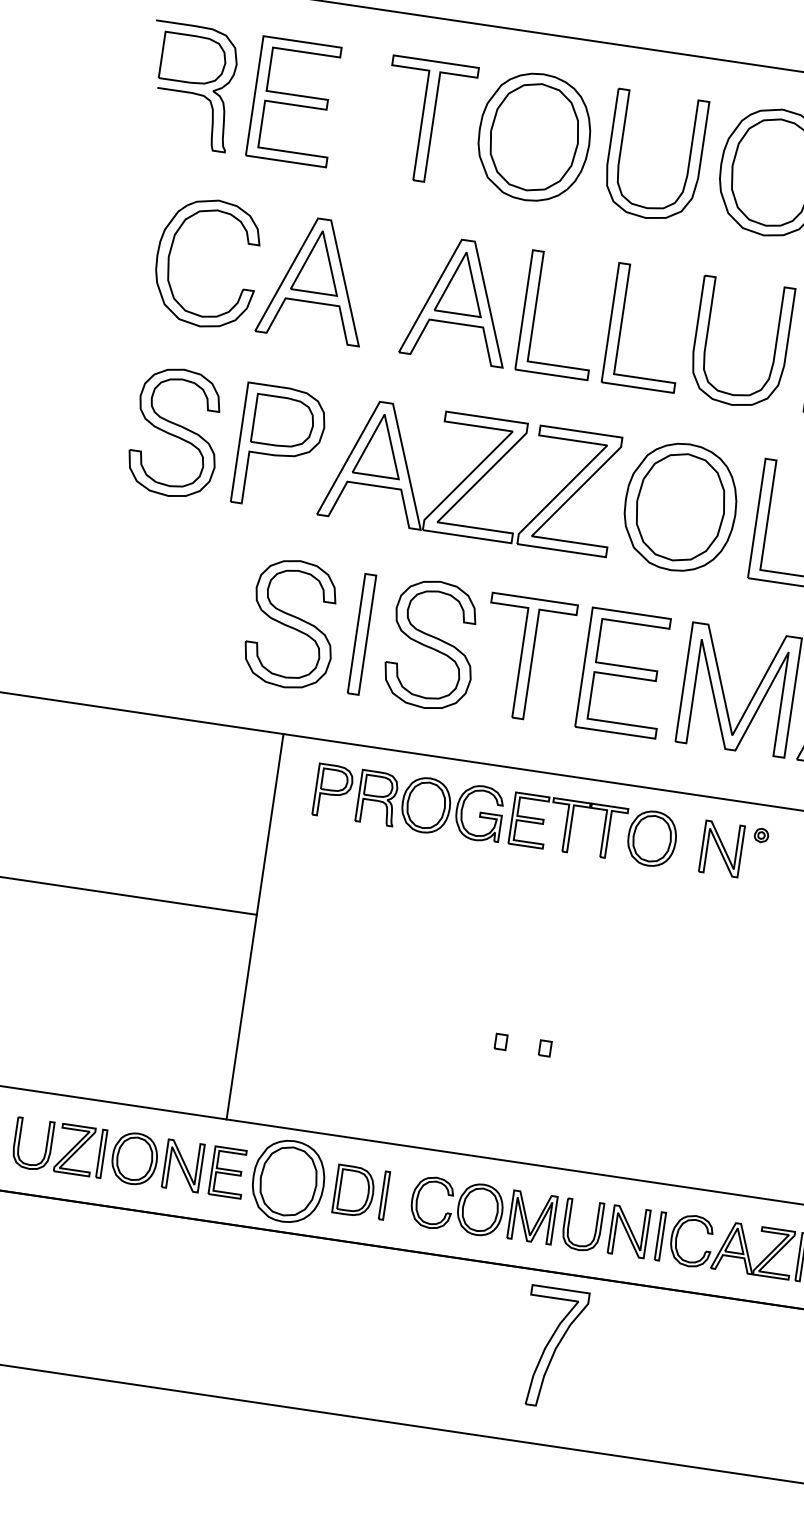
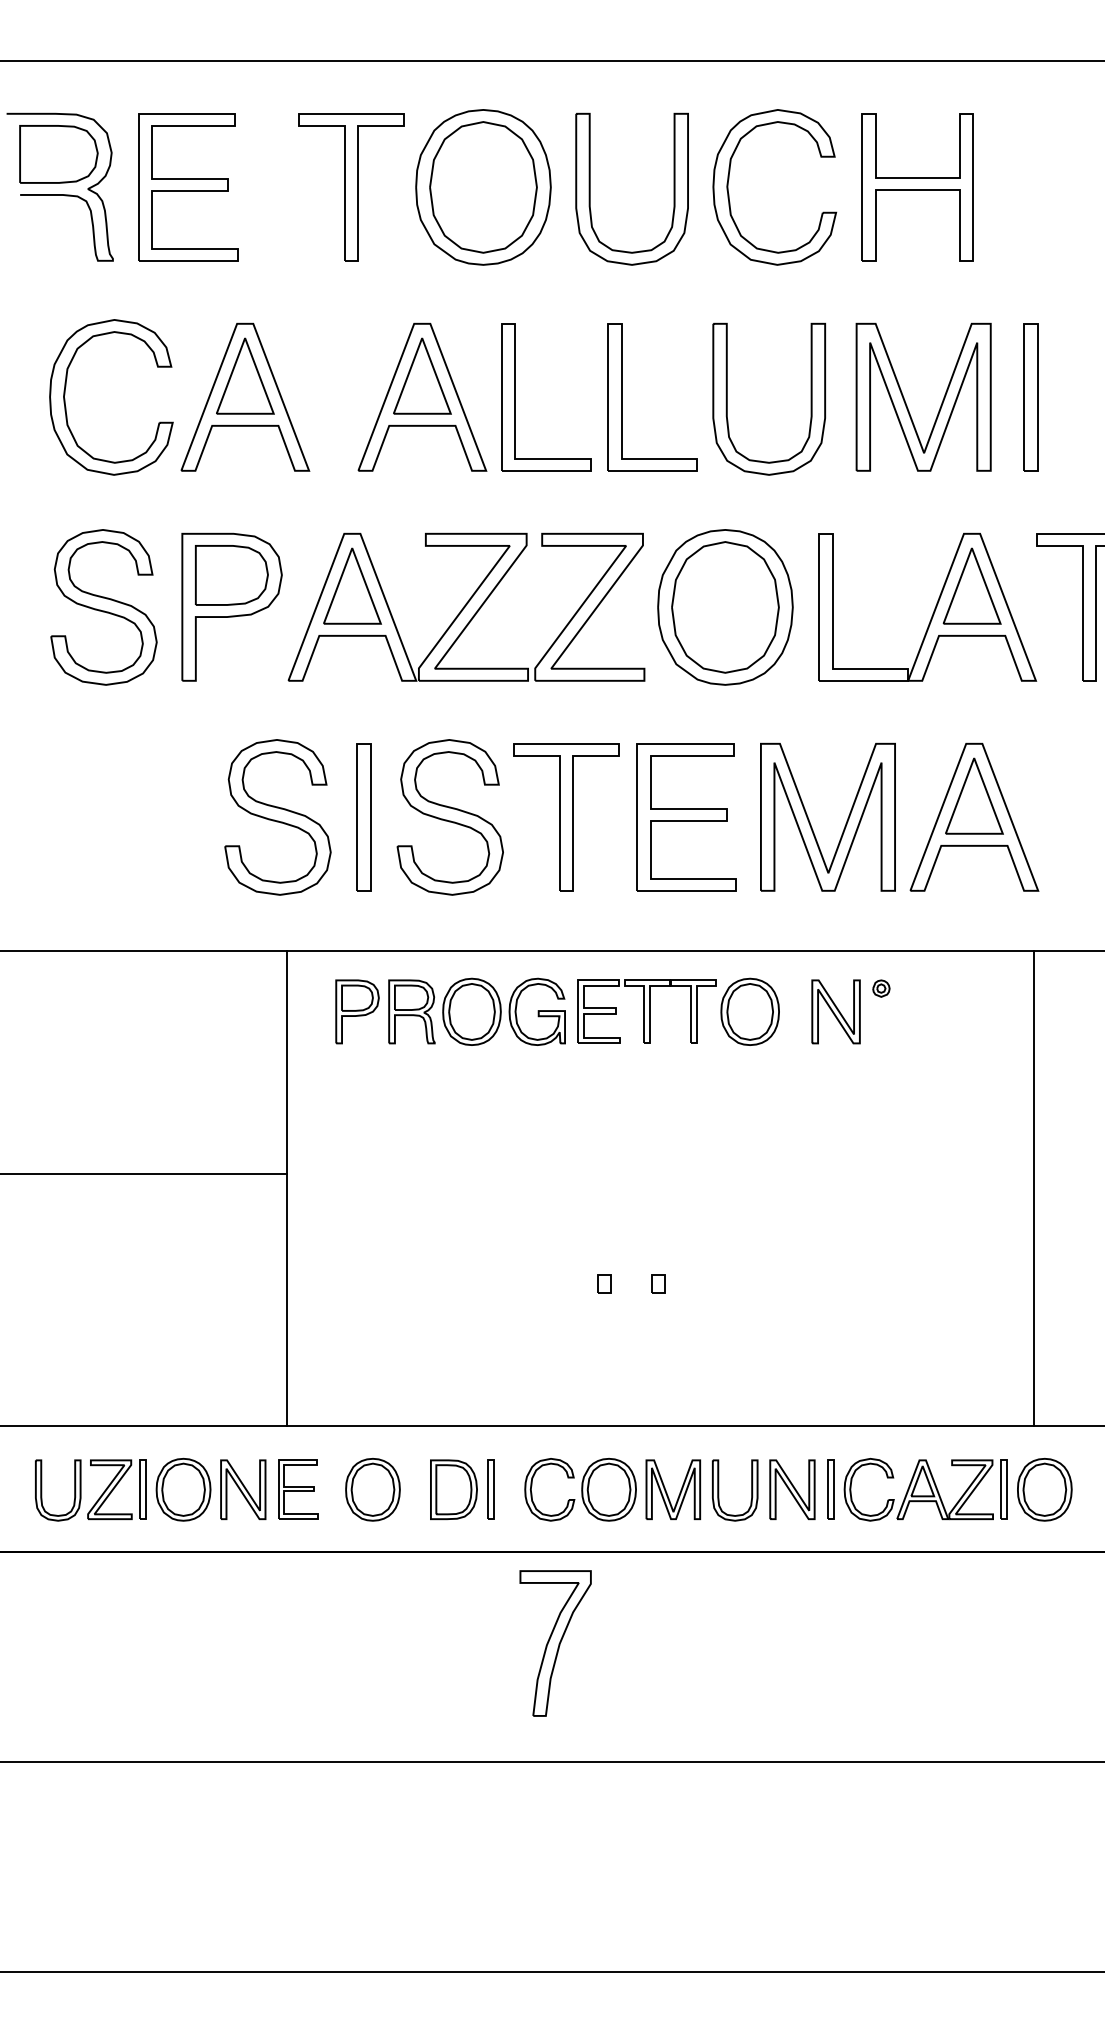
part: (288, 1181) -> (372, 1489), size x0.62
part: (552, 1348) -> (555, 1643), moved

